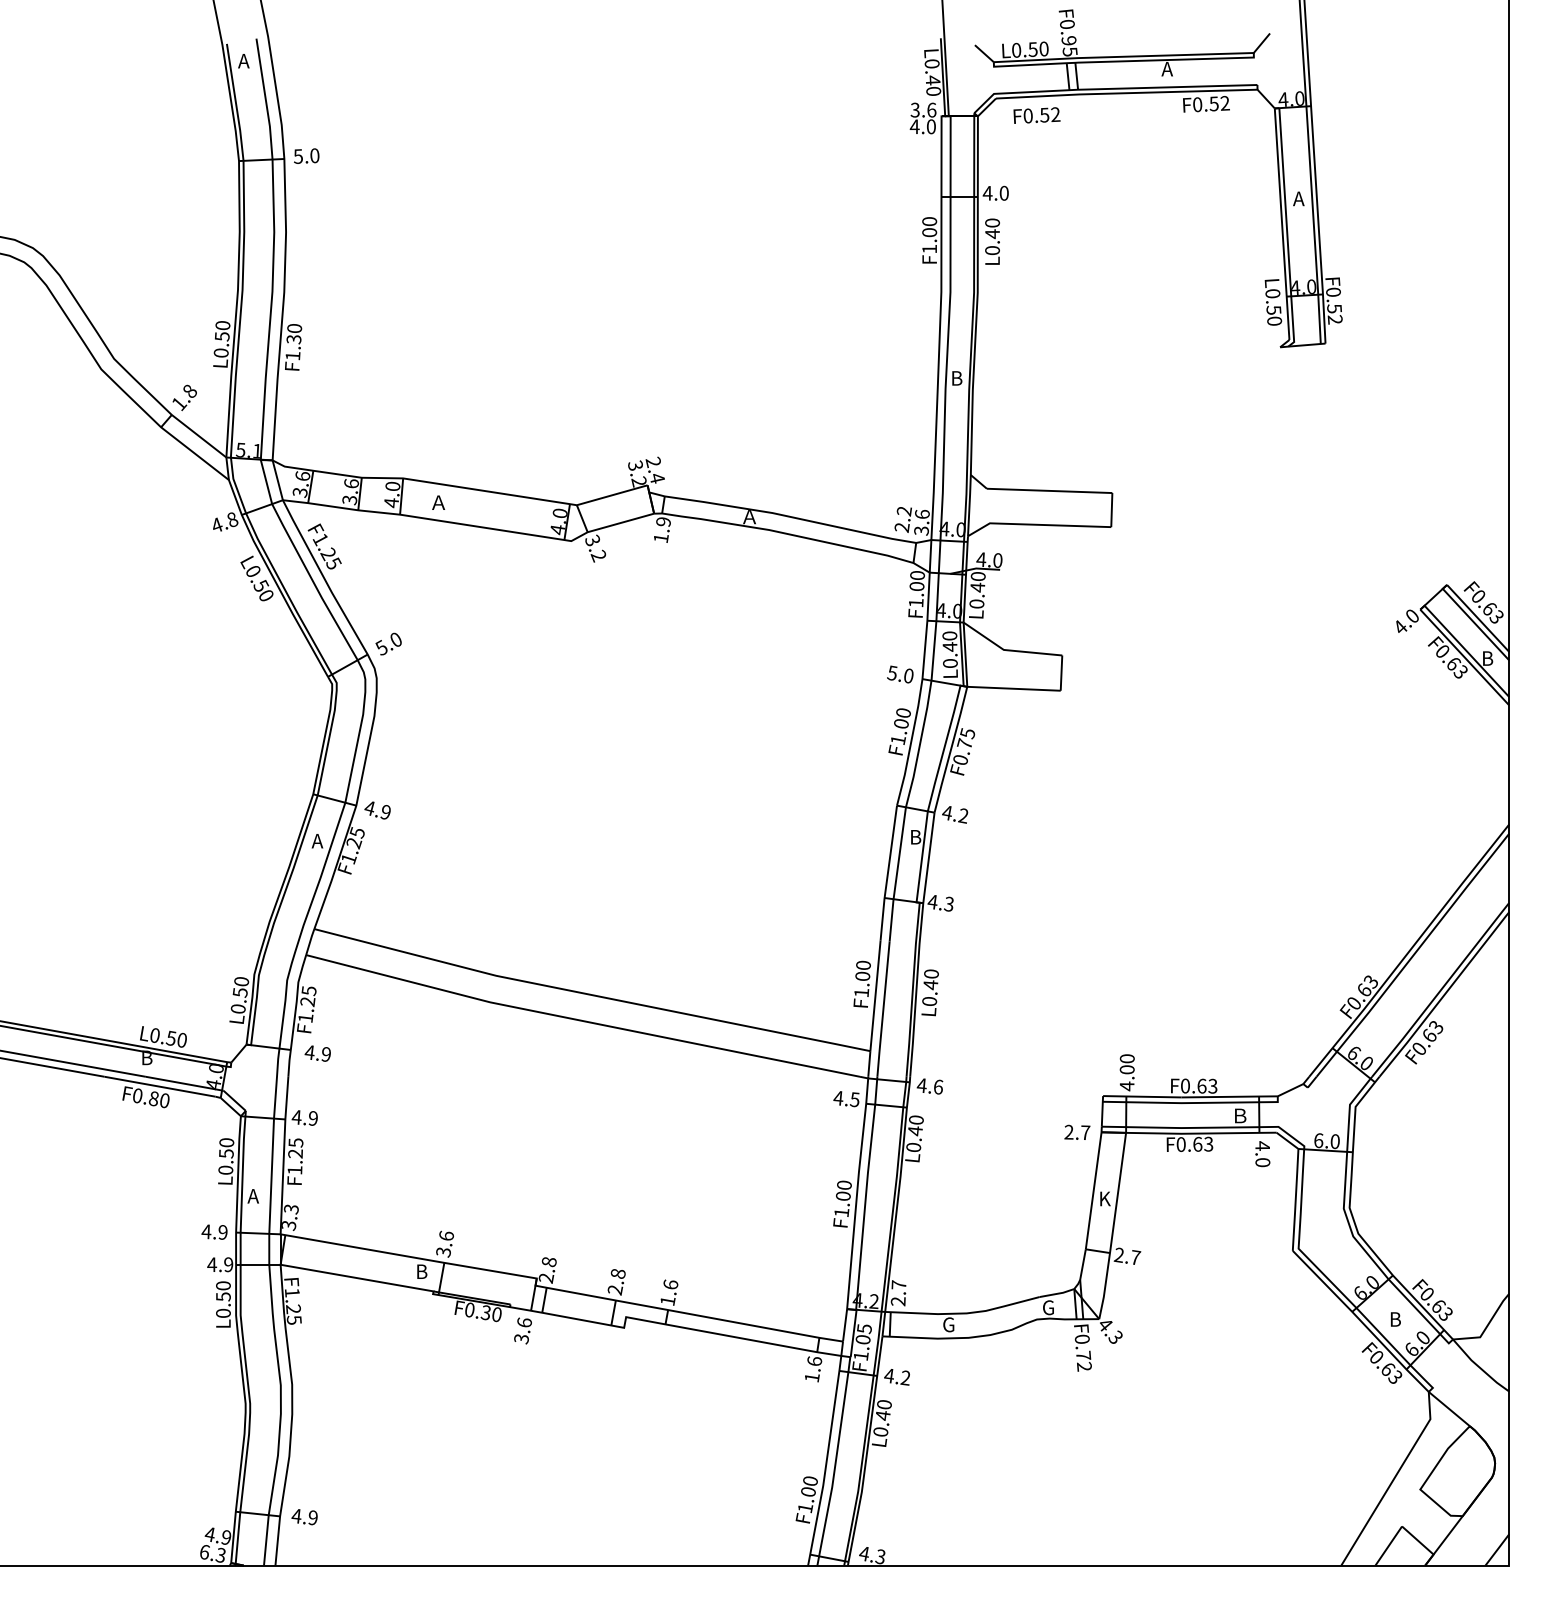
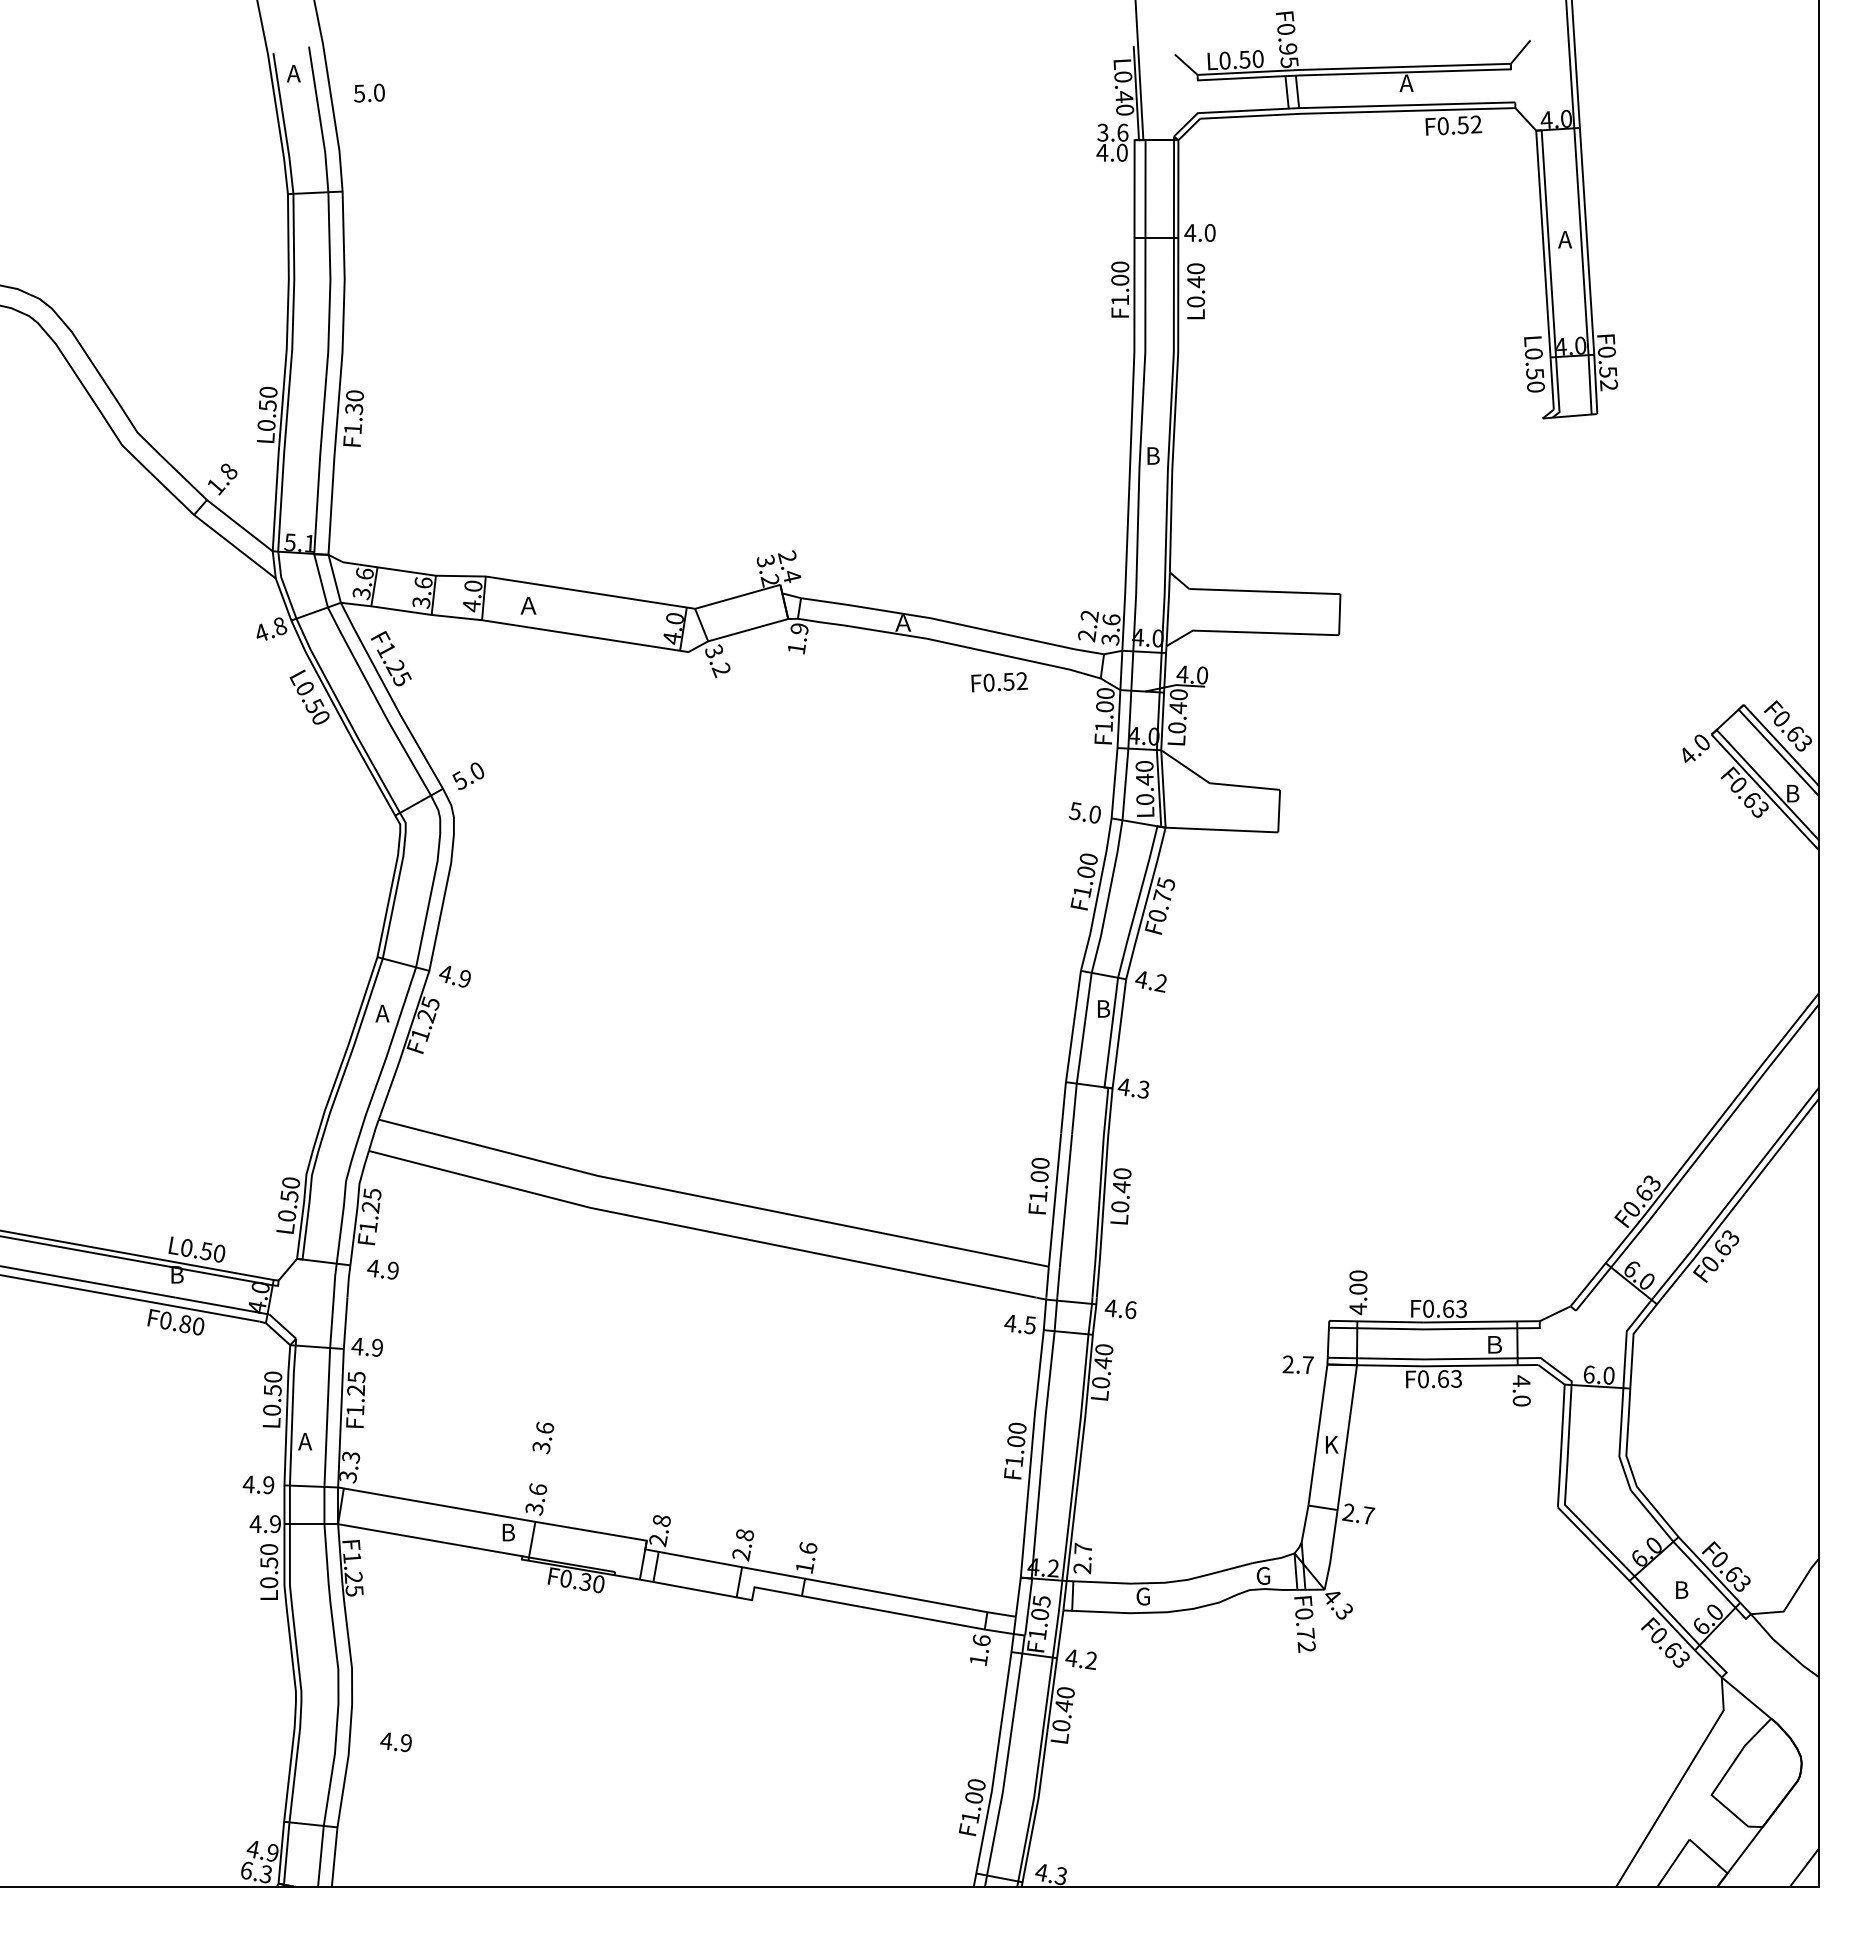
text: (1036, 115) -> (999, 682), moved
text: (306, 155) -> (369, 92), moved
text: (523, 1330) -> (543, 1437), moved
text: (304, 1517) -> (395, 1742), moved

